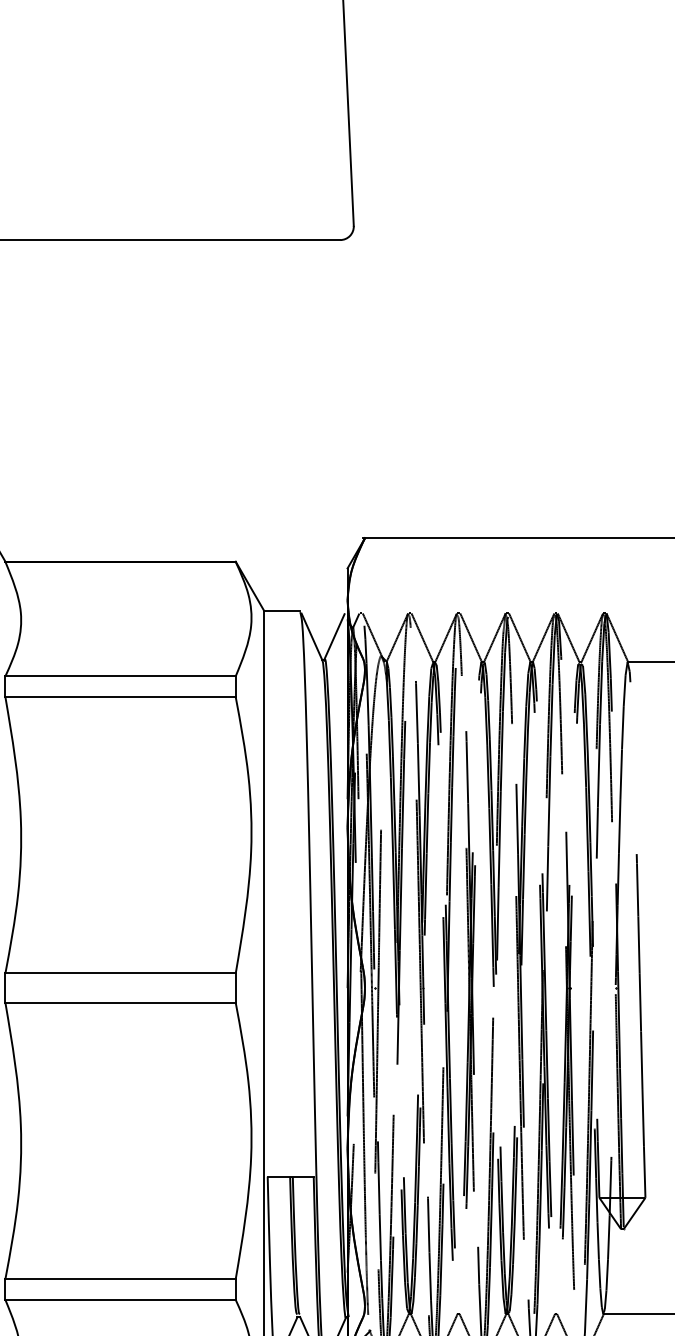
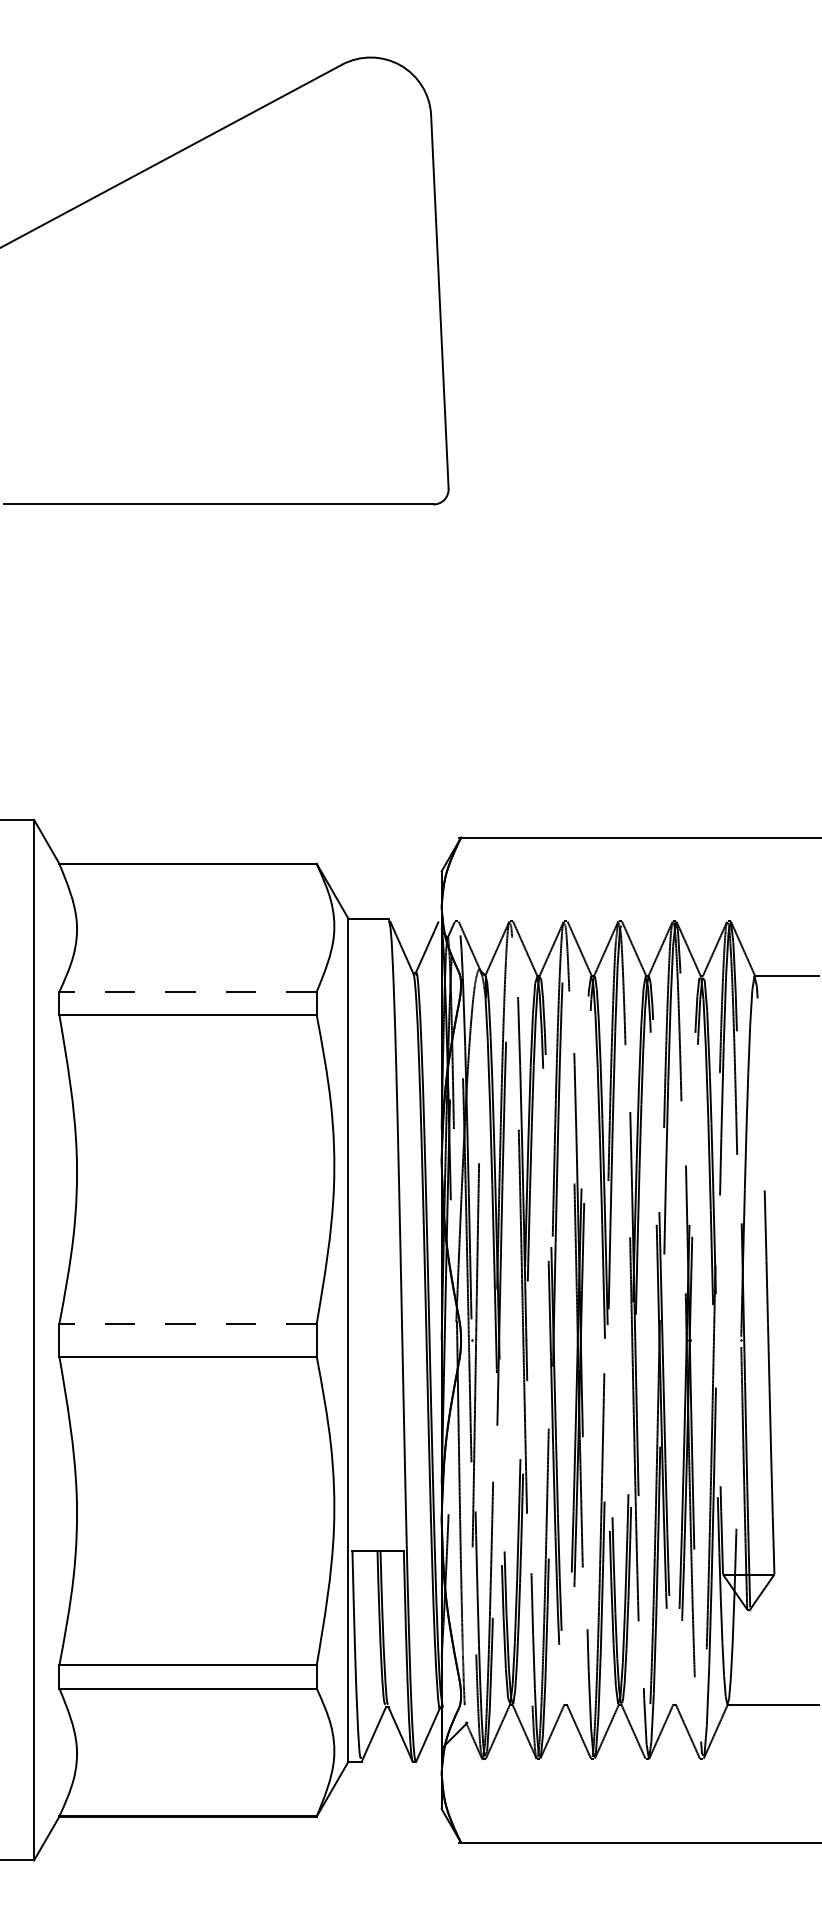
line: (120, 676) -> (188, 991), solid -> dashed
line: (120, 973) -> (188, 1323), solid -> dashed

